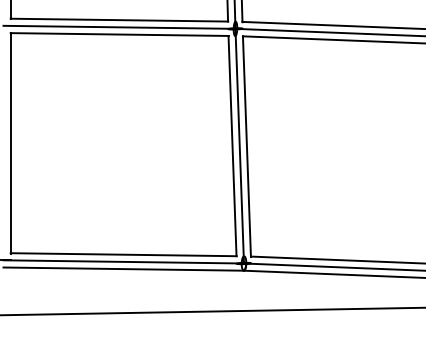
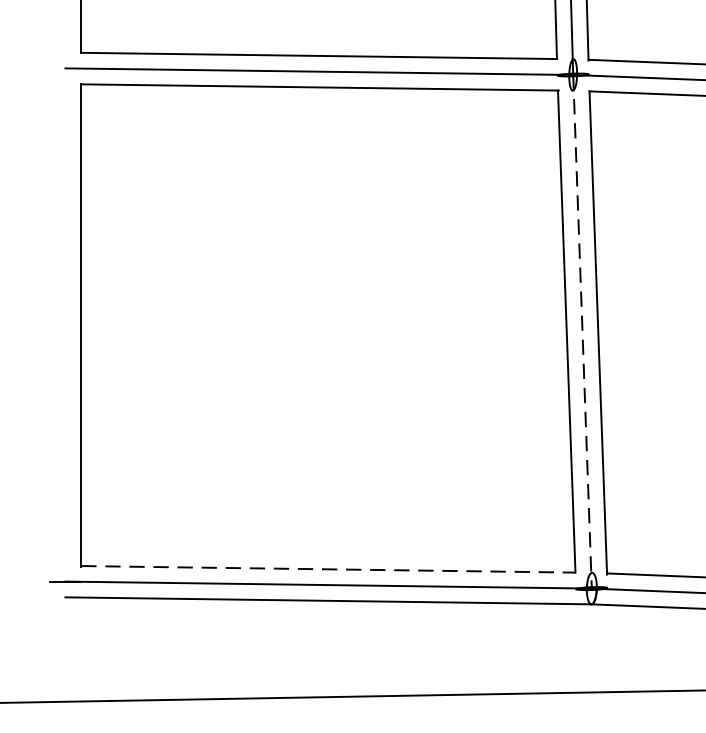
line: (239, 146) -> (581, 332), solid -> dashed
line: (124, 254) -> (330, 568), solid -> dashed

